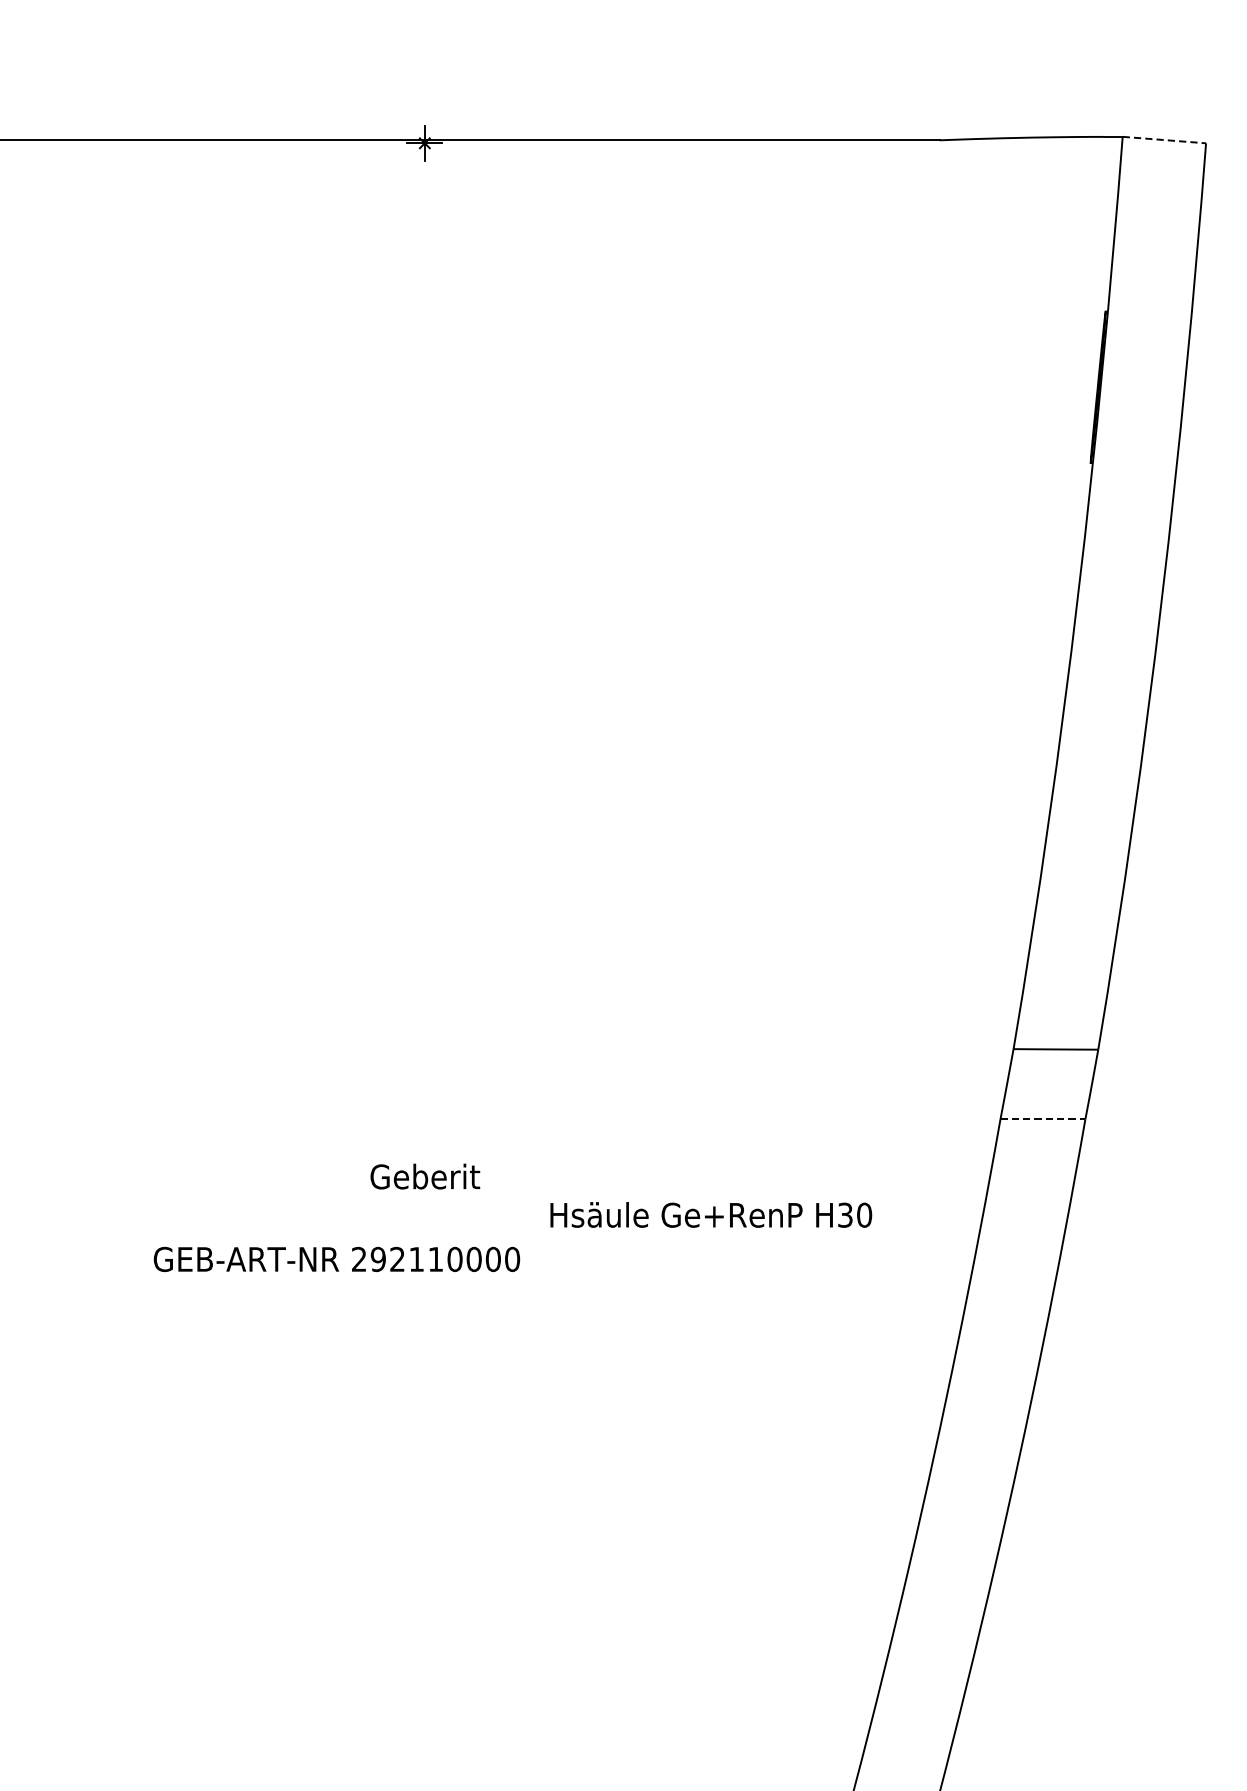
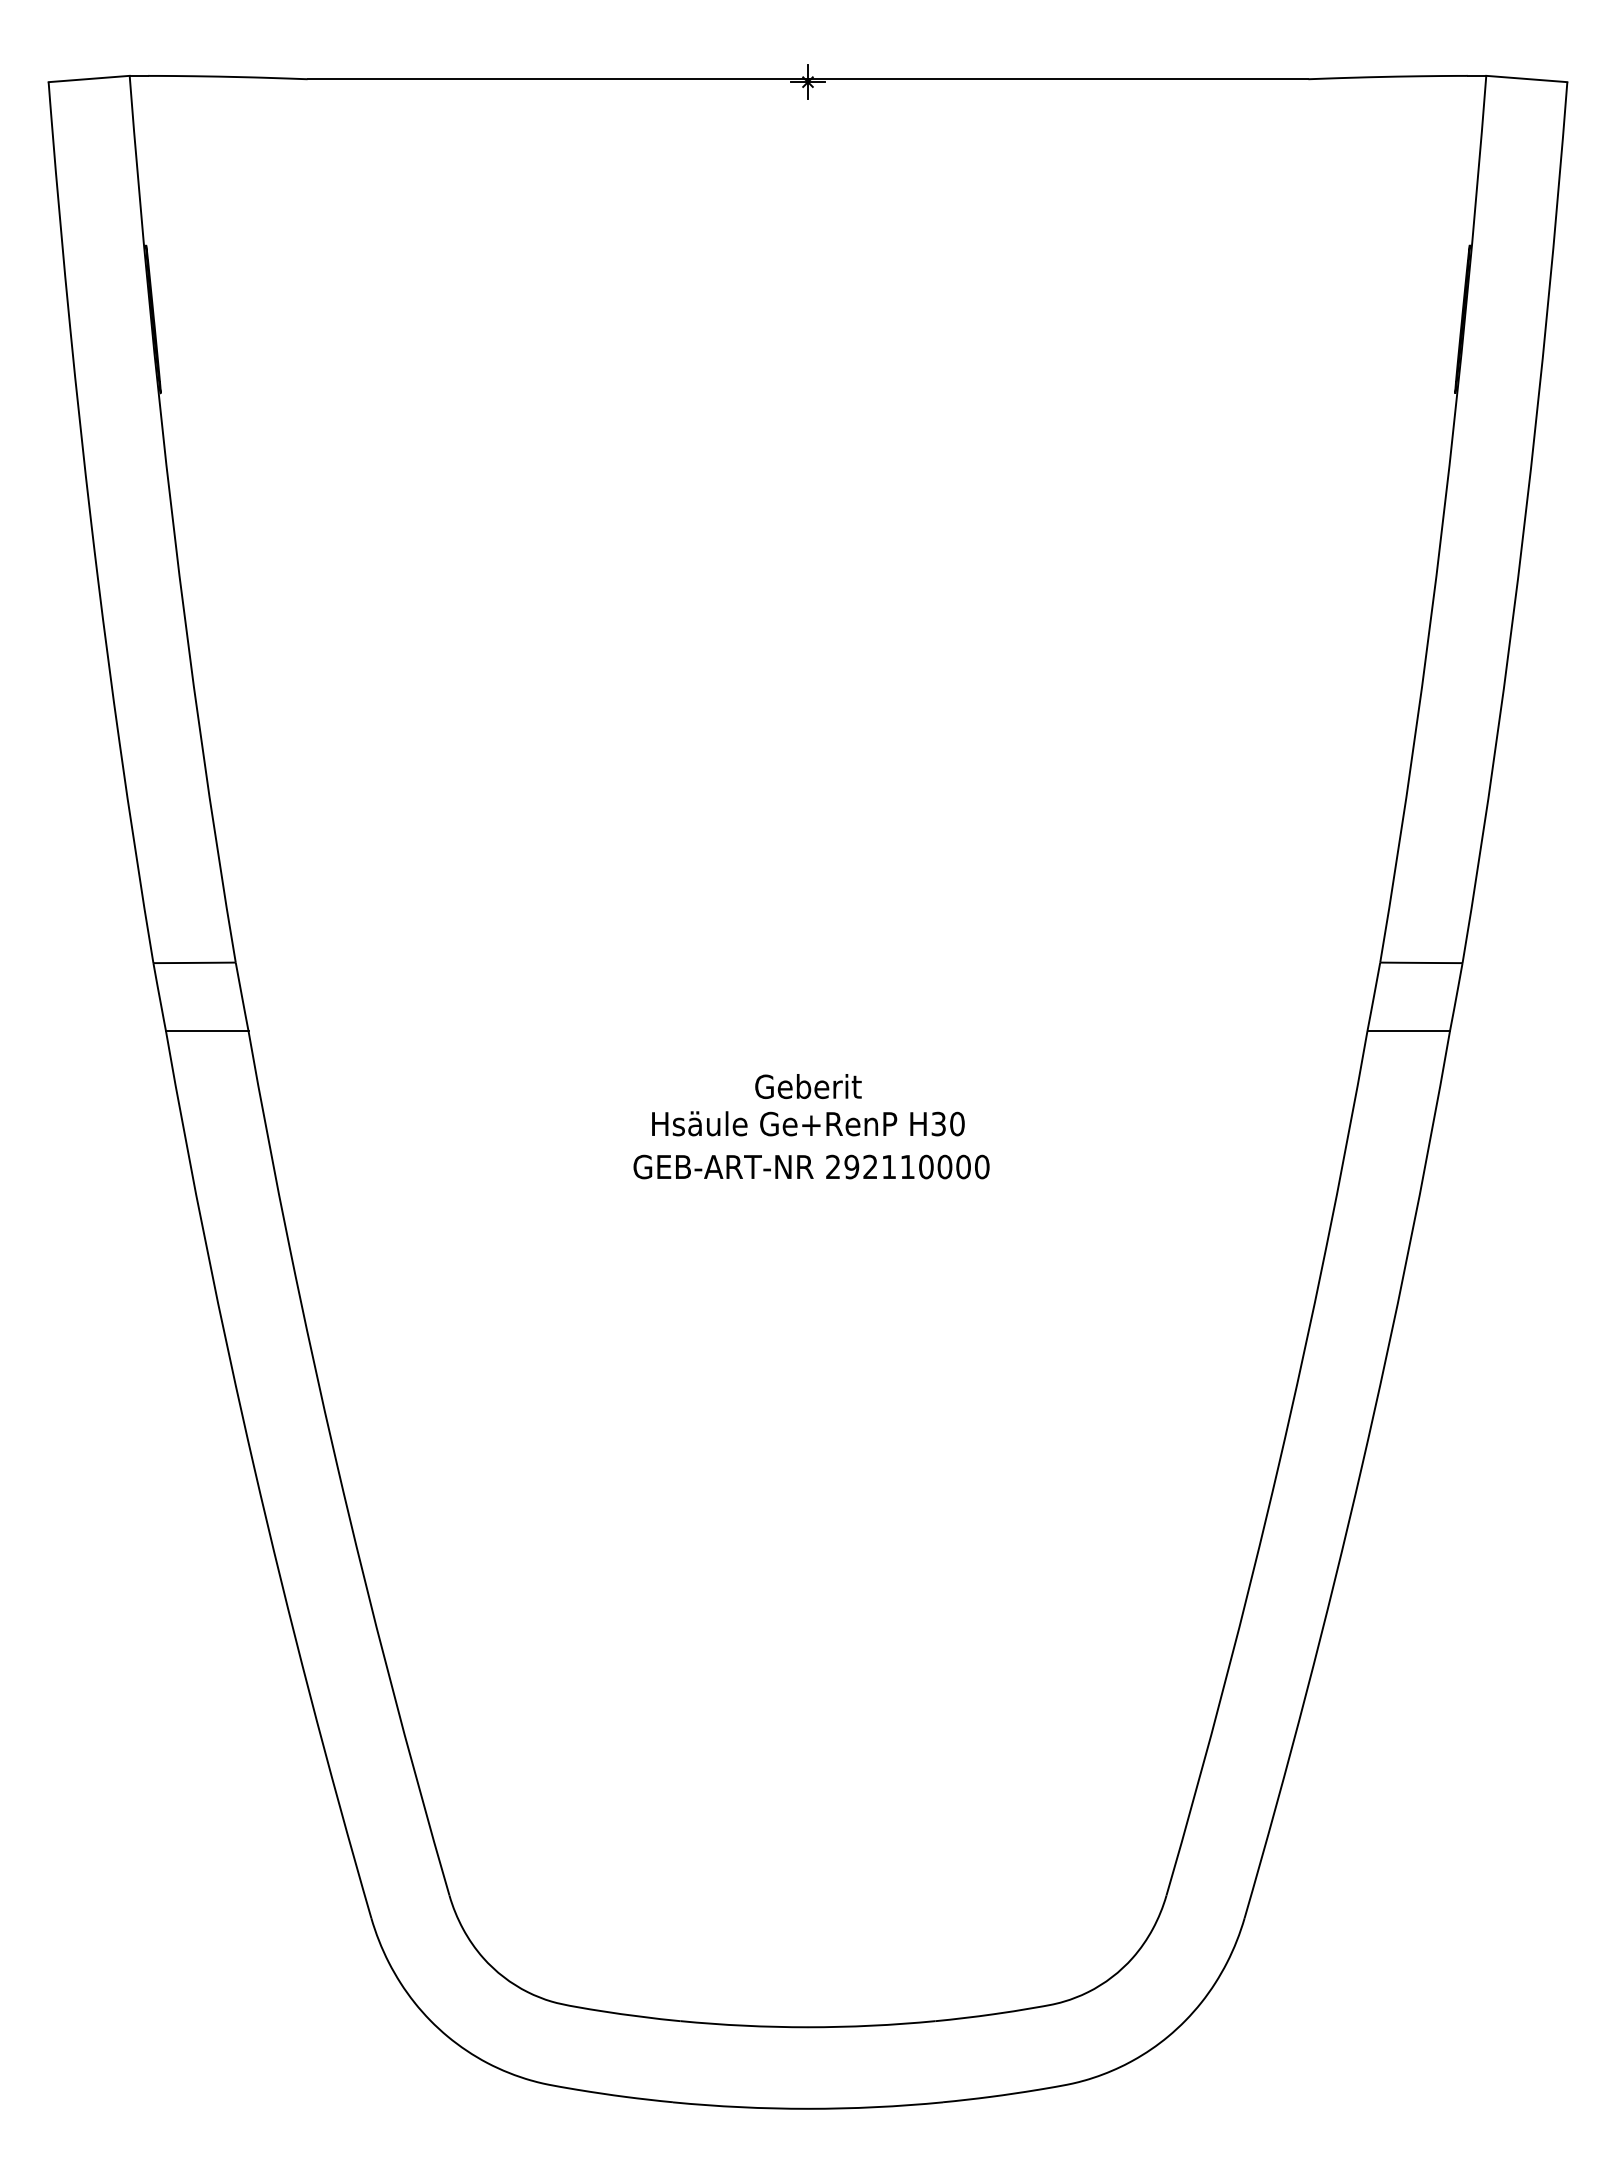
line: (1164, 140) -> (1526, 79), dashed -> solid
line: (1043, 1118) -> (1409, 1030), dashed -> solid
text: (711, 1214) -> (808, 1123), moved
text: (336, 1258) -> (811, 1166), moved

